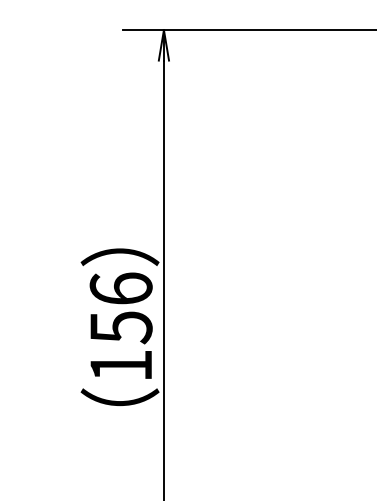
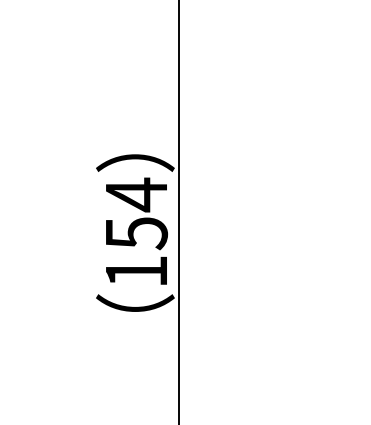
text: (120, 288) -> (135, 194), 156 -> 154

